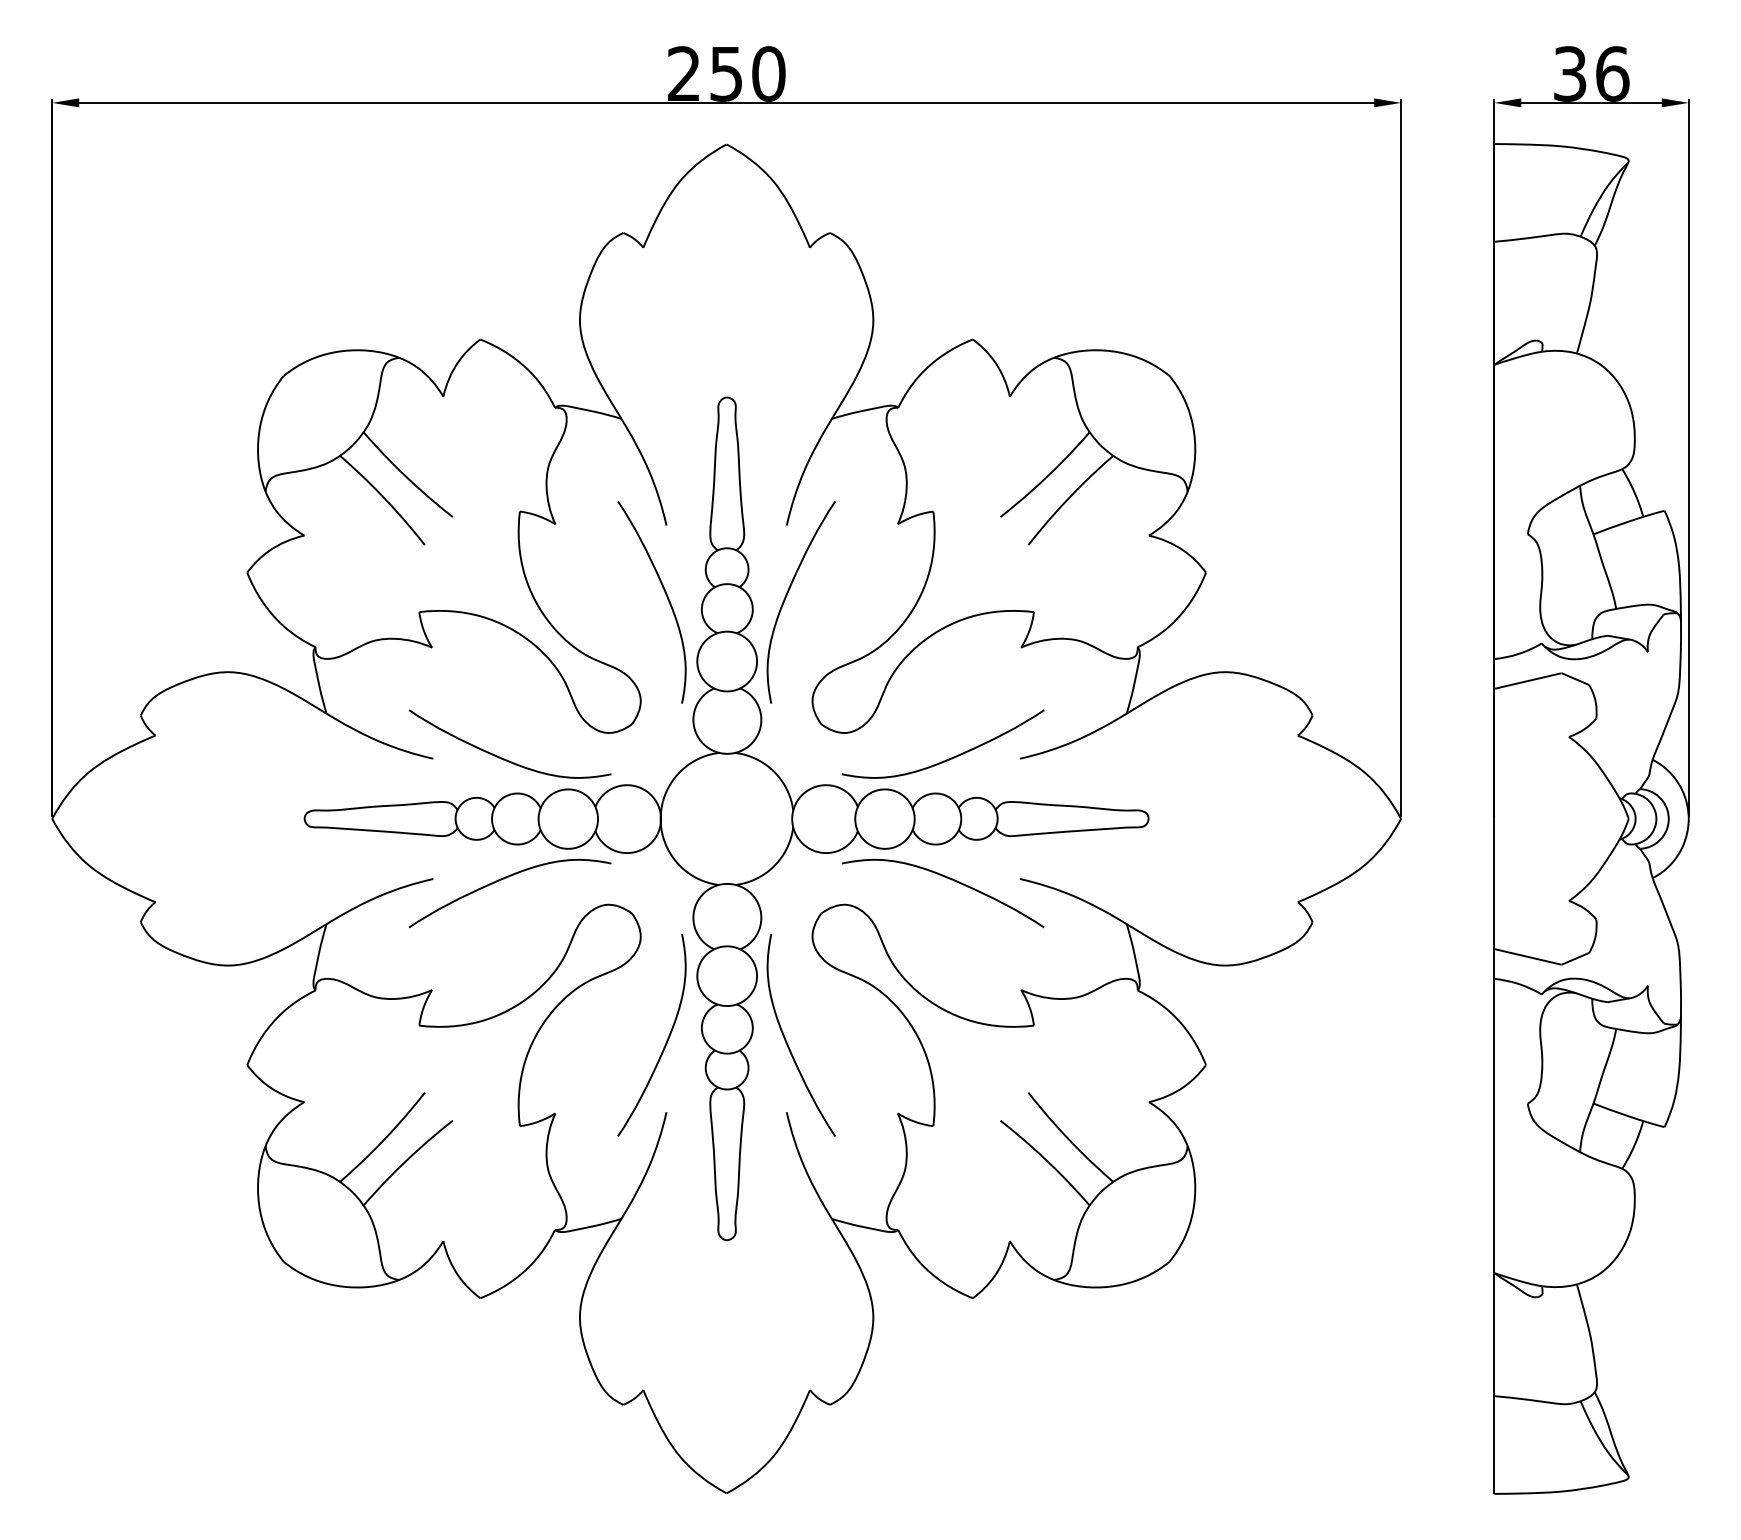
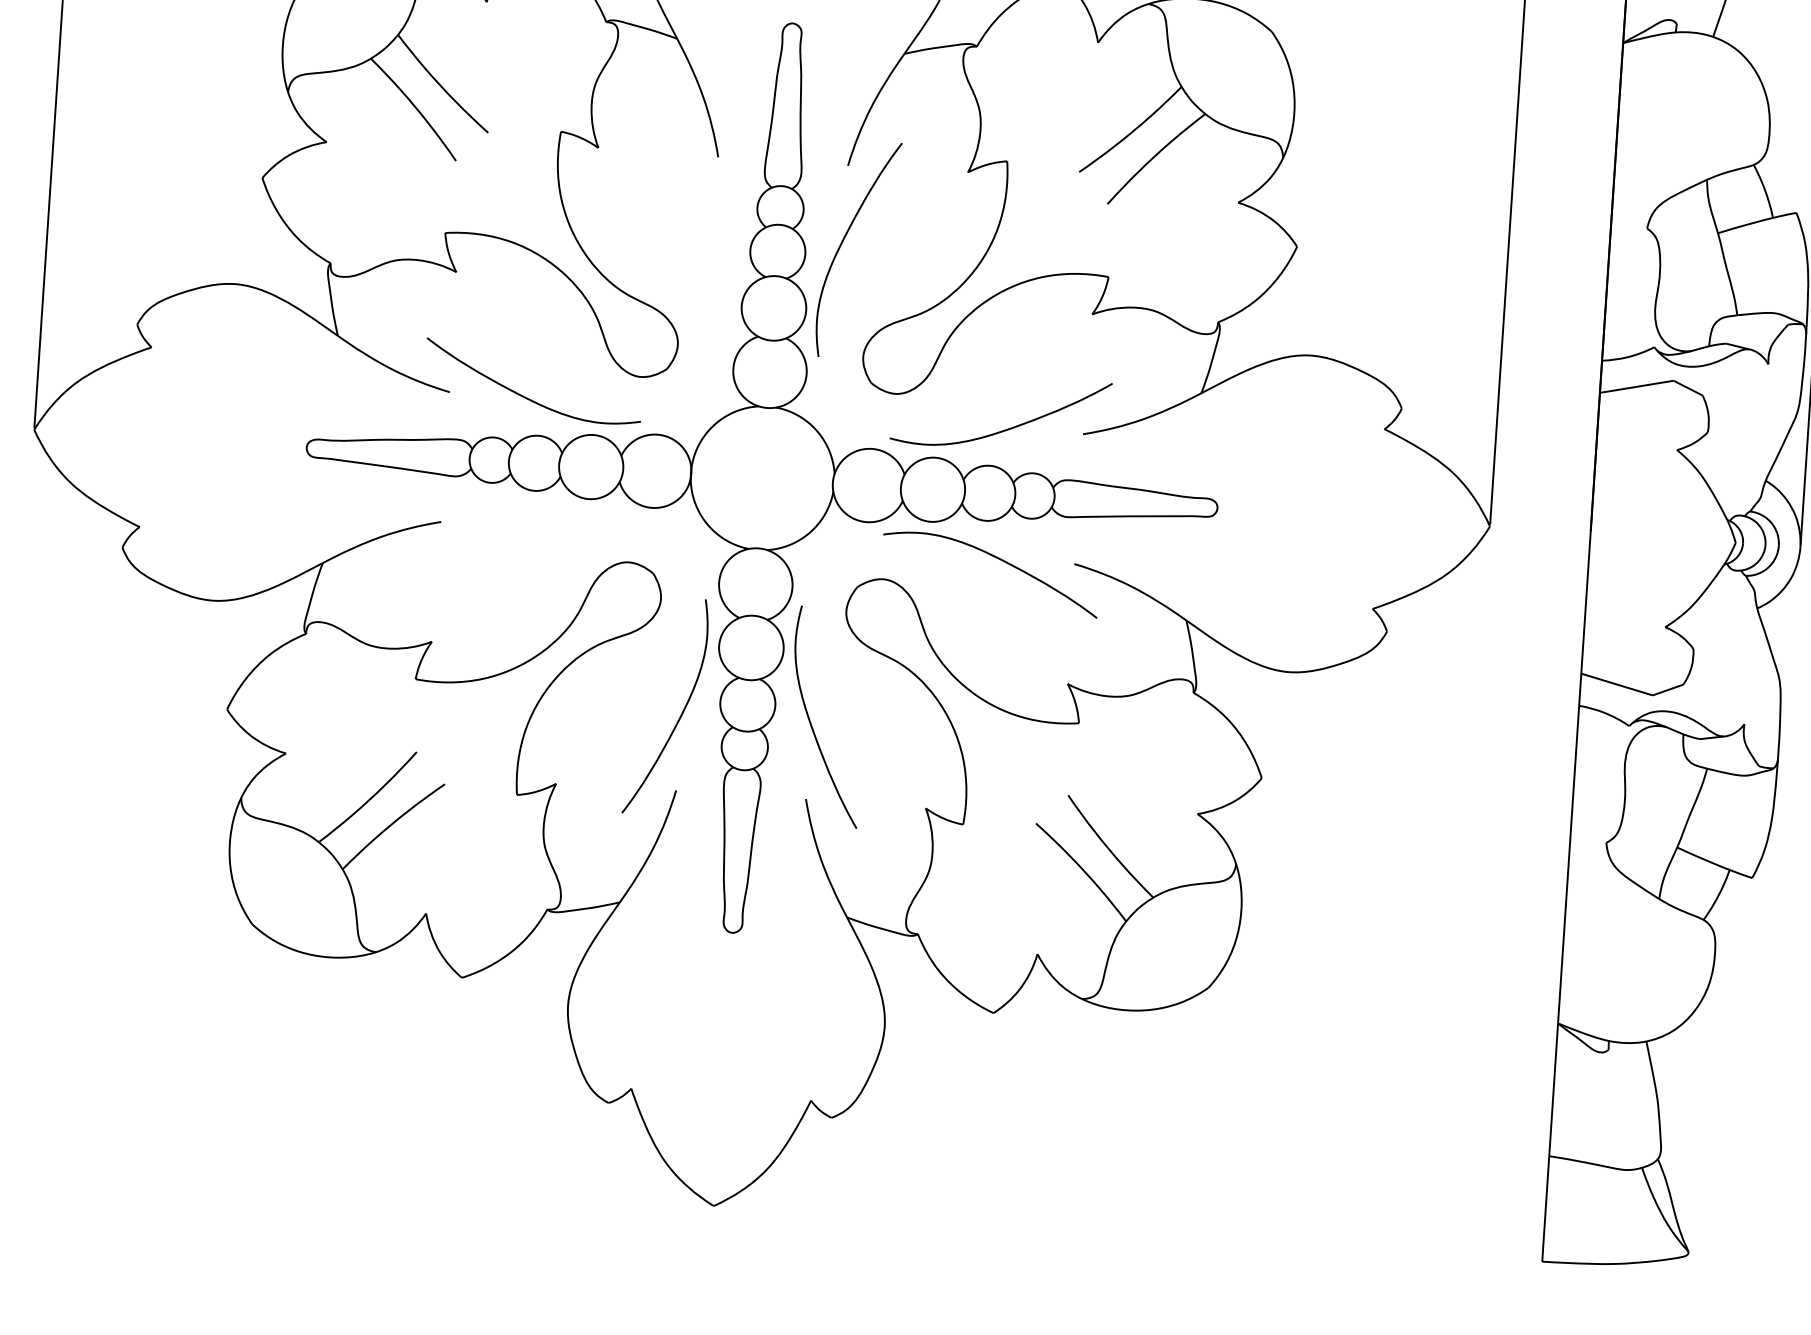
curve: (666, 597) -> (713, 234), removed
curve: (504, 879) -> (518, 527), removed

